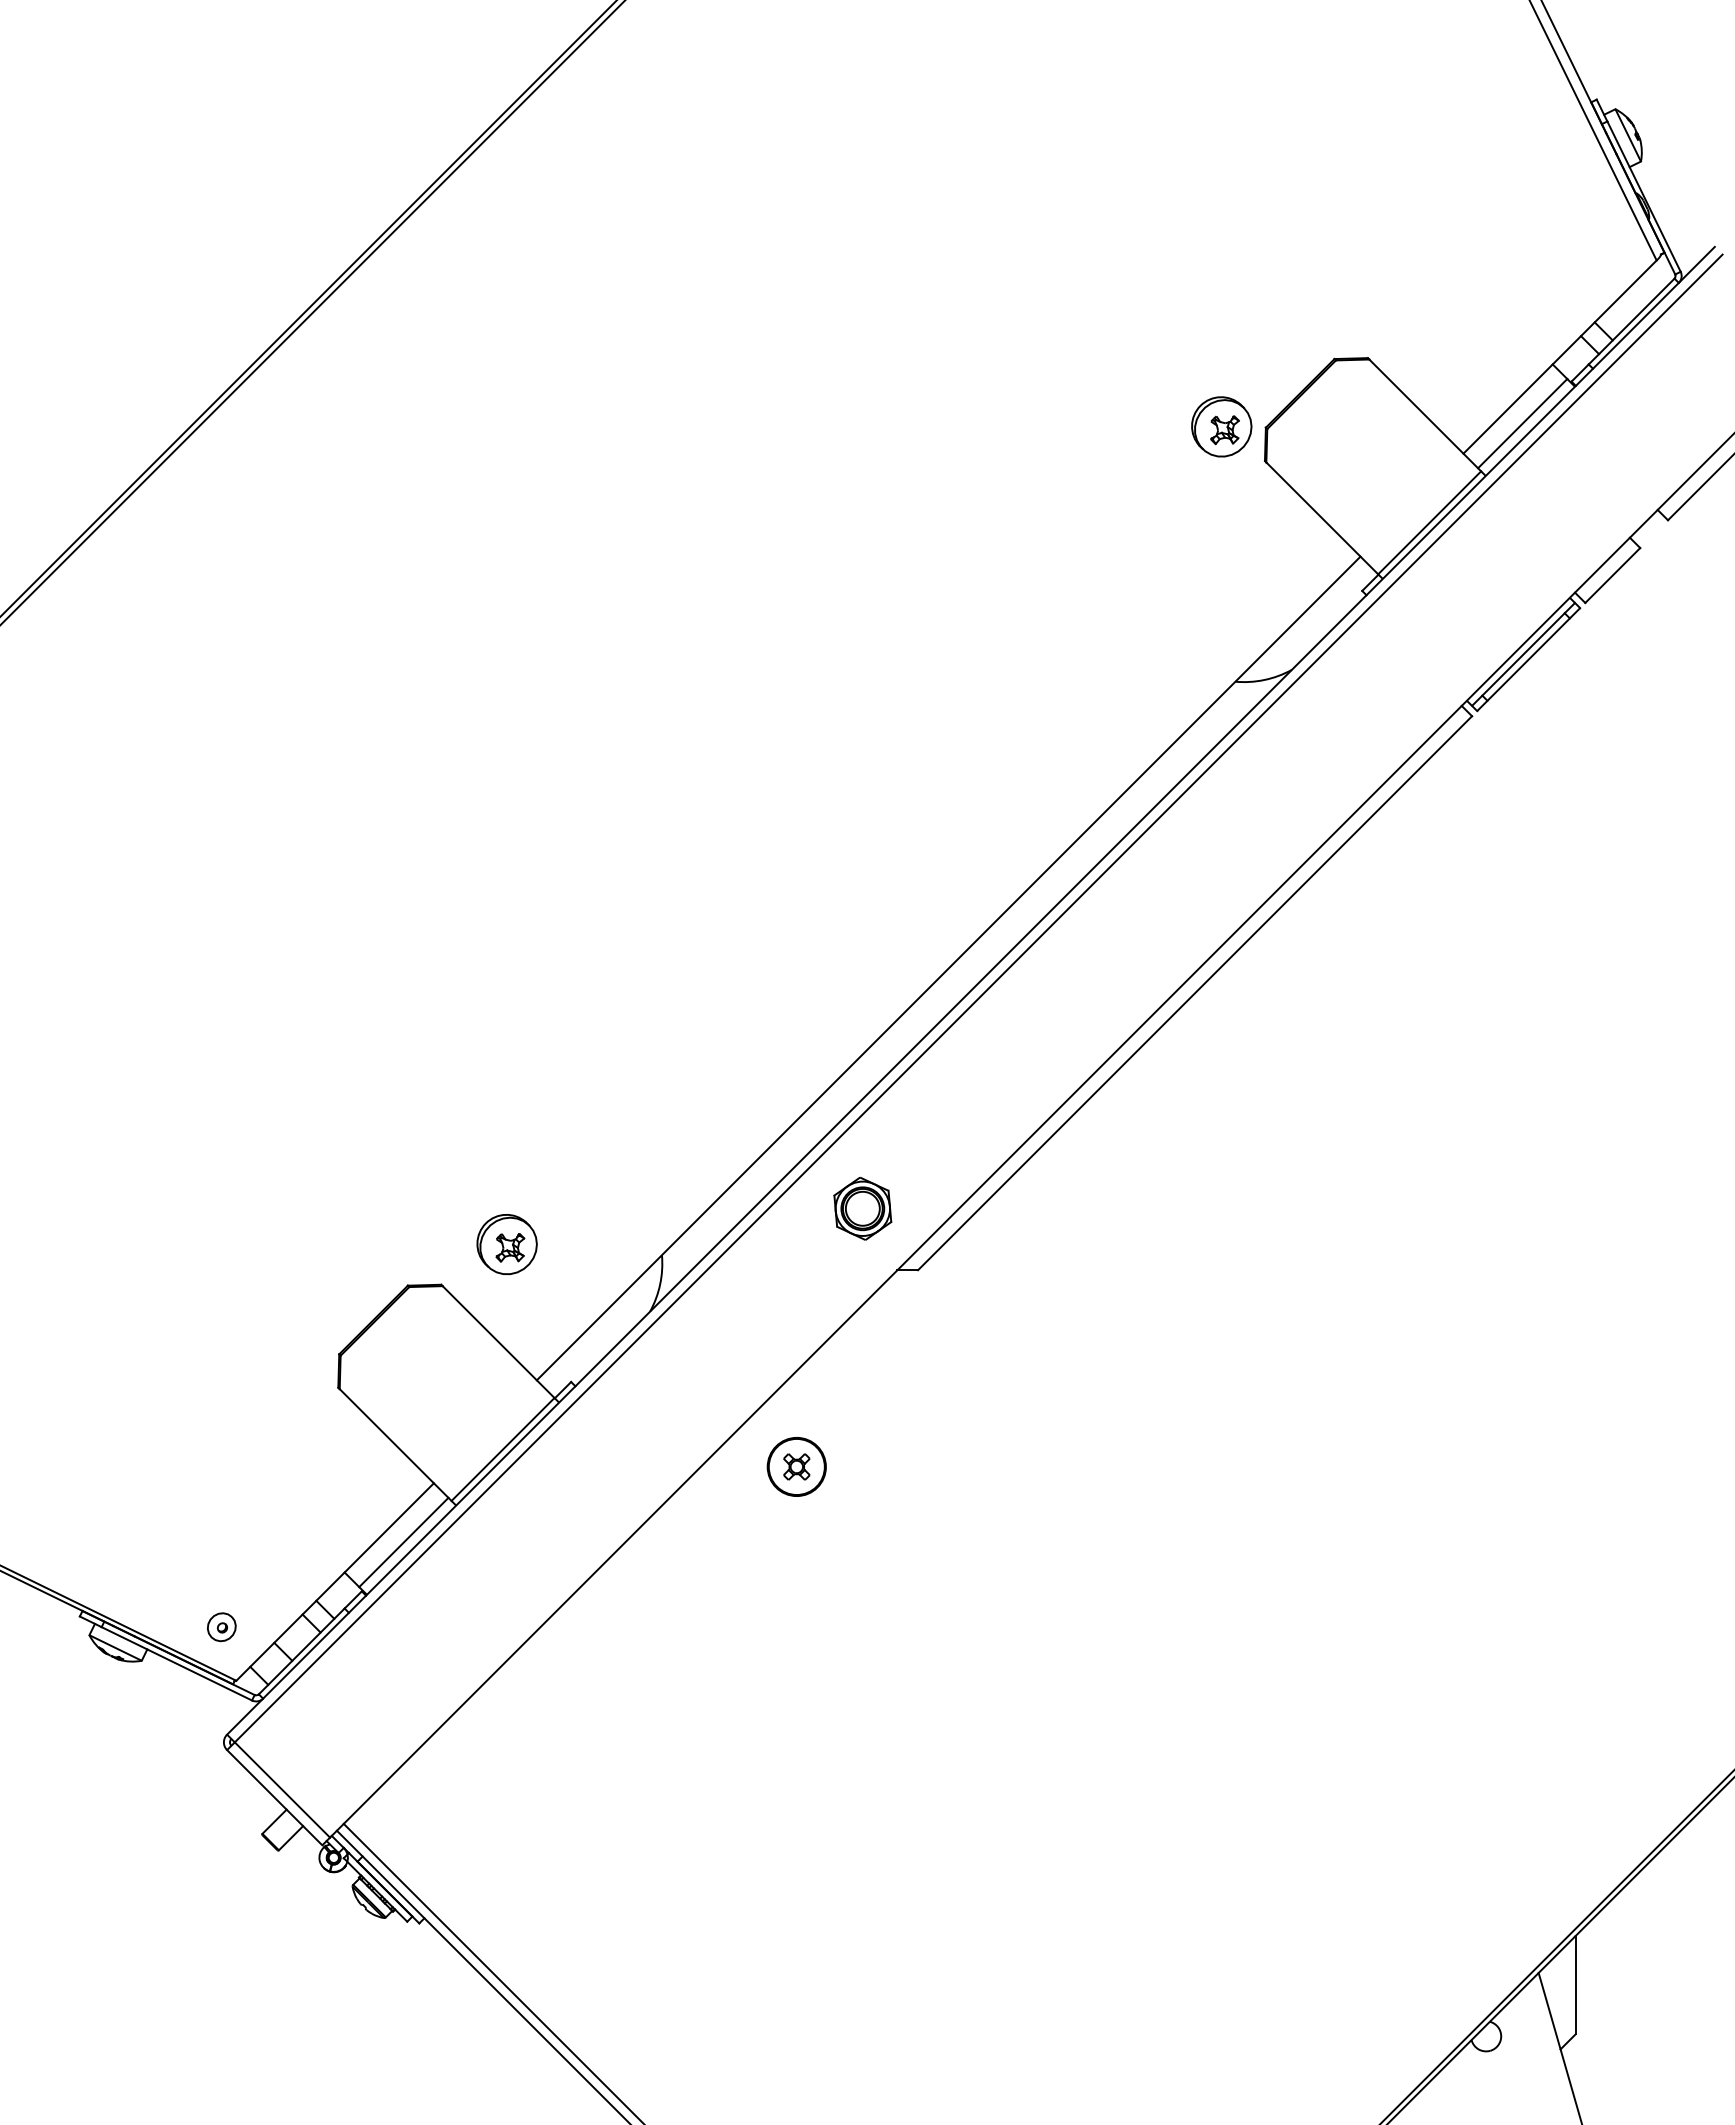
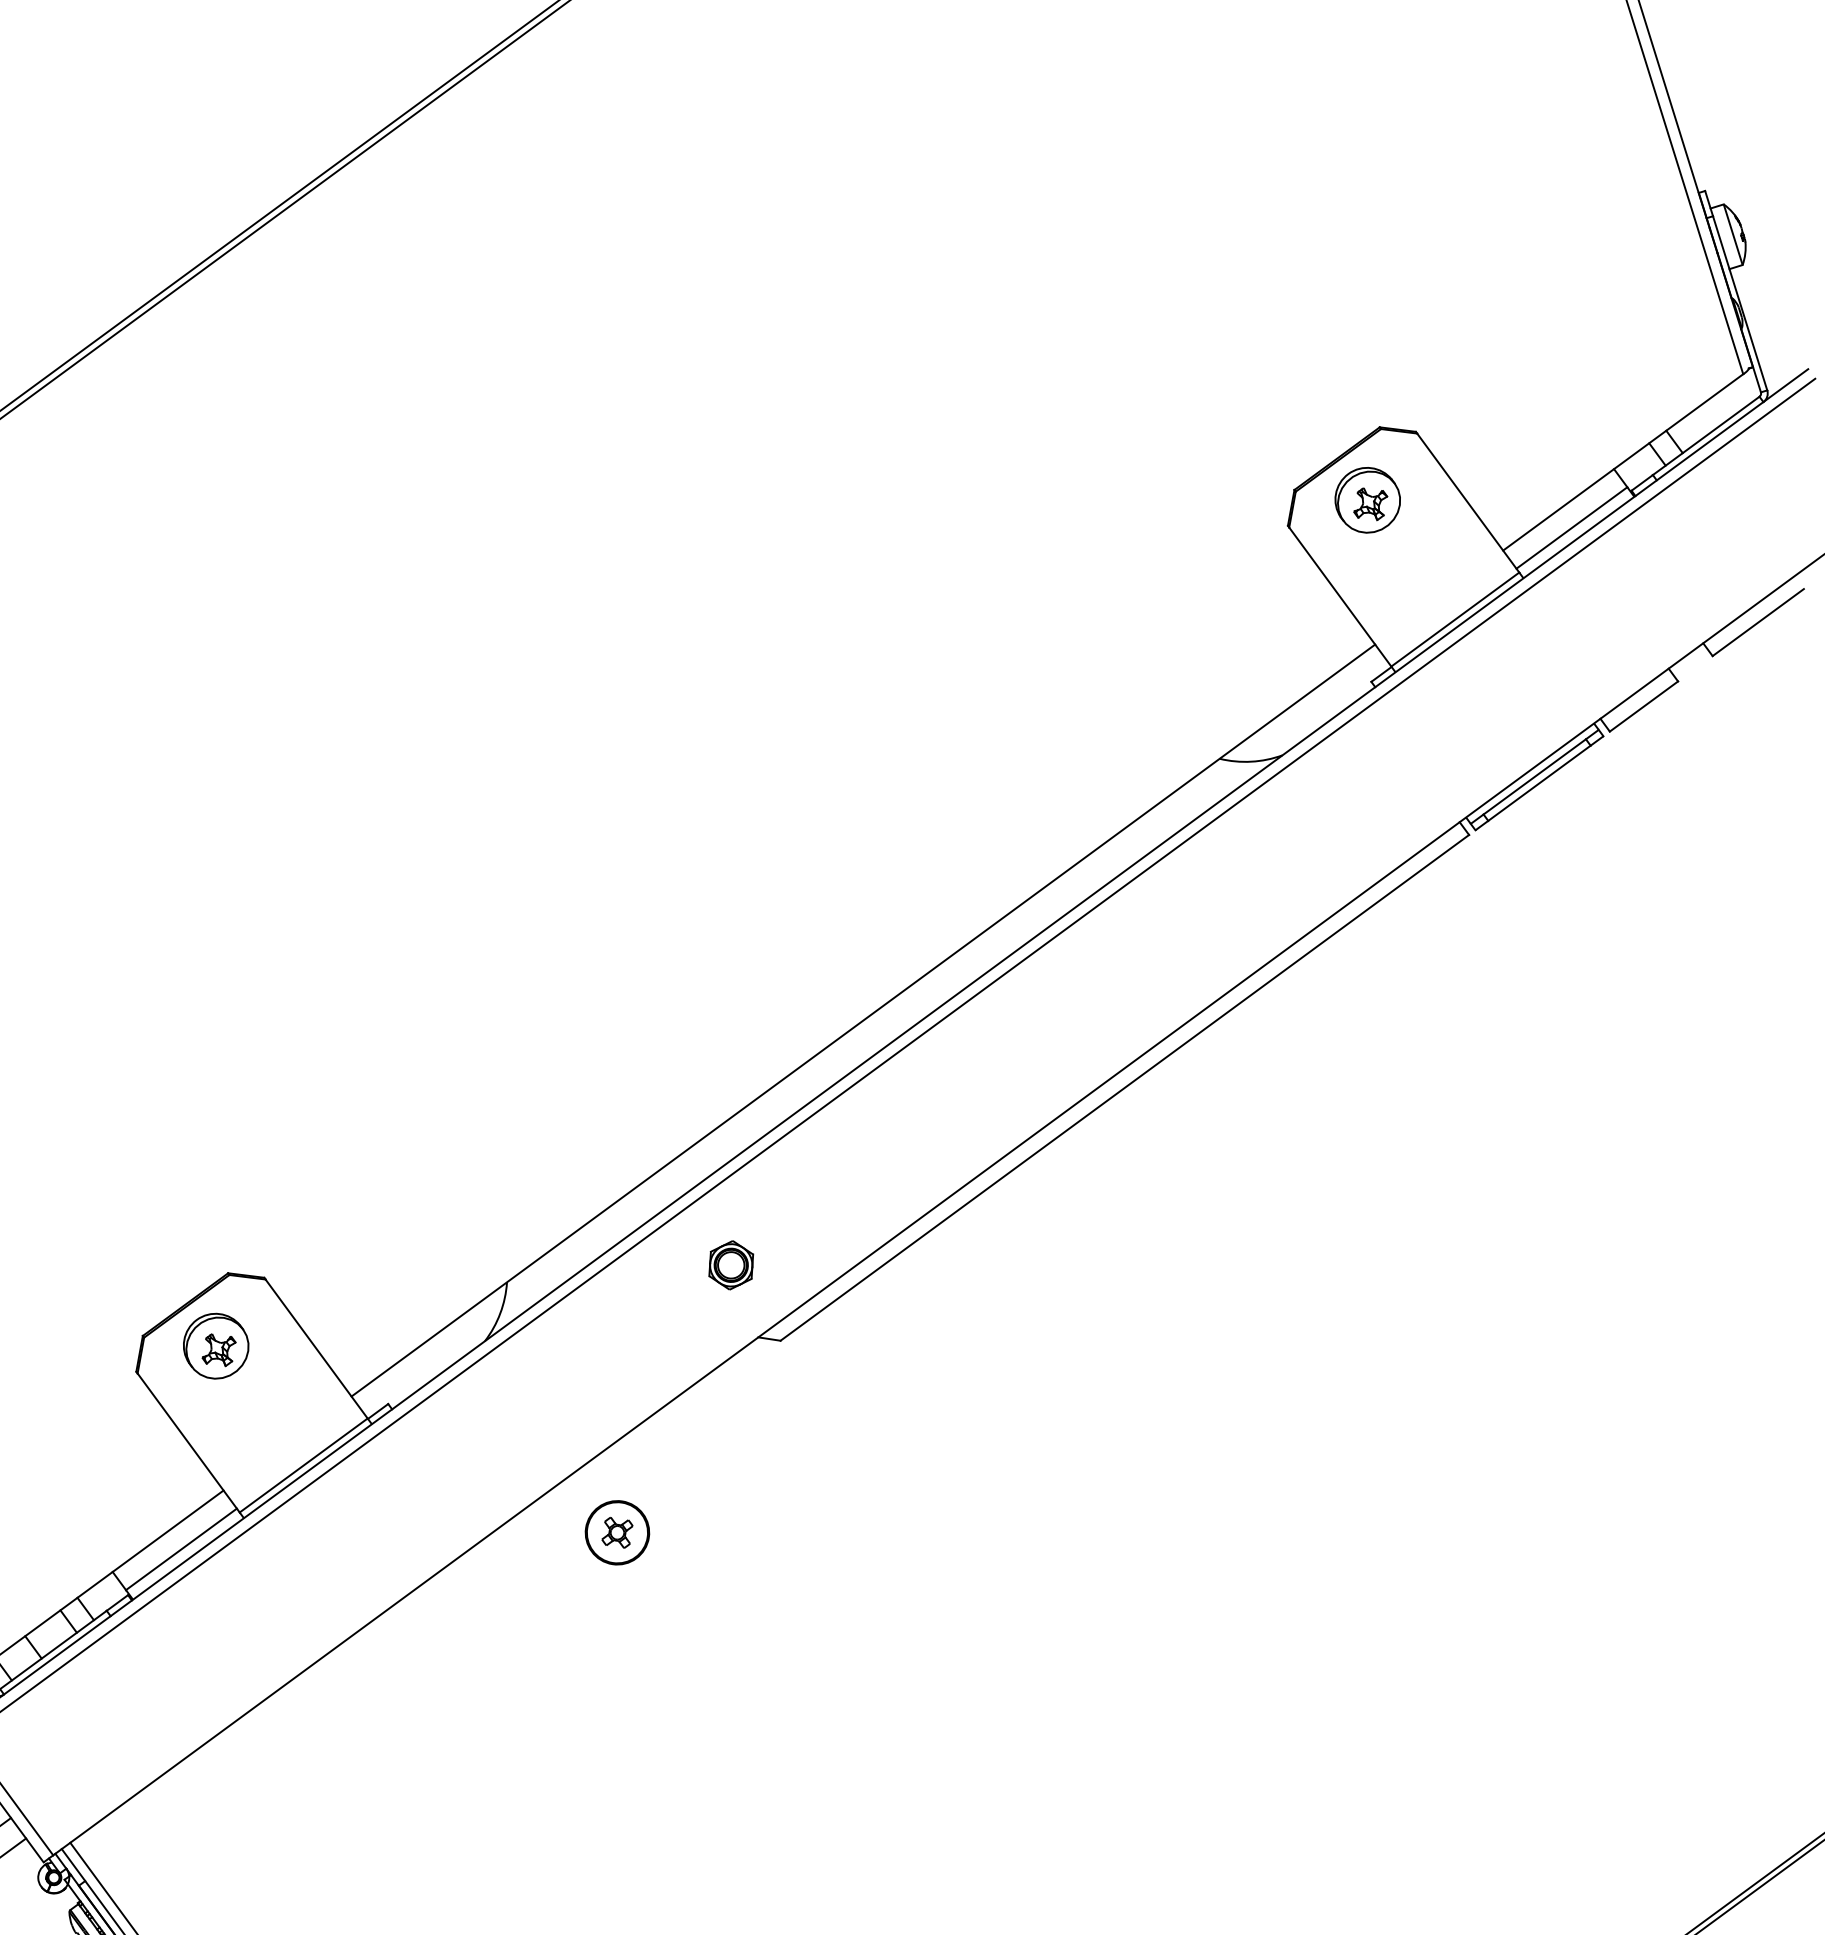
part: (1221, 426) -> (1367, 499), moved
part: (862, 1208) -> (730, 1265), size x0.71
part: (506, 1244) -> (215, 1346), moved

